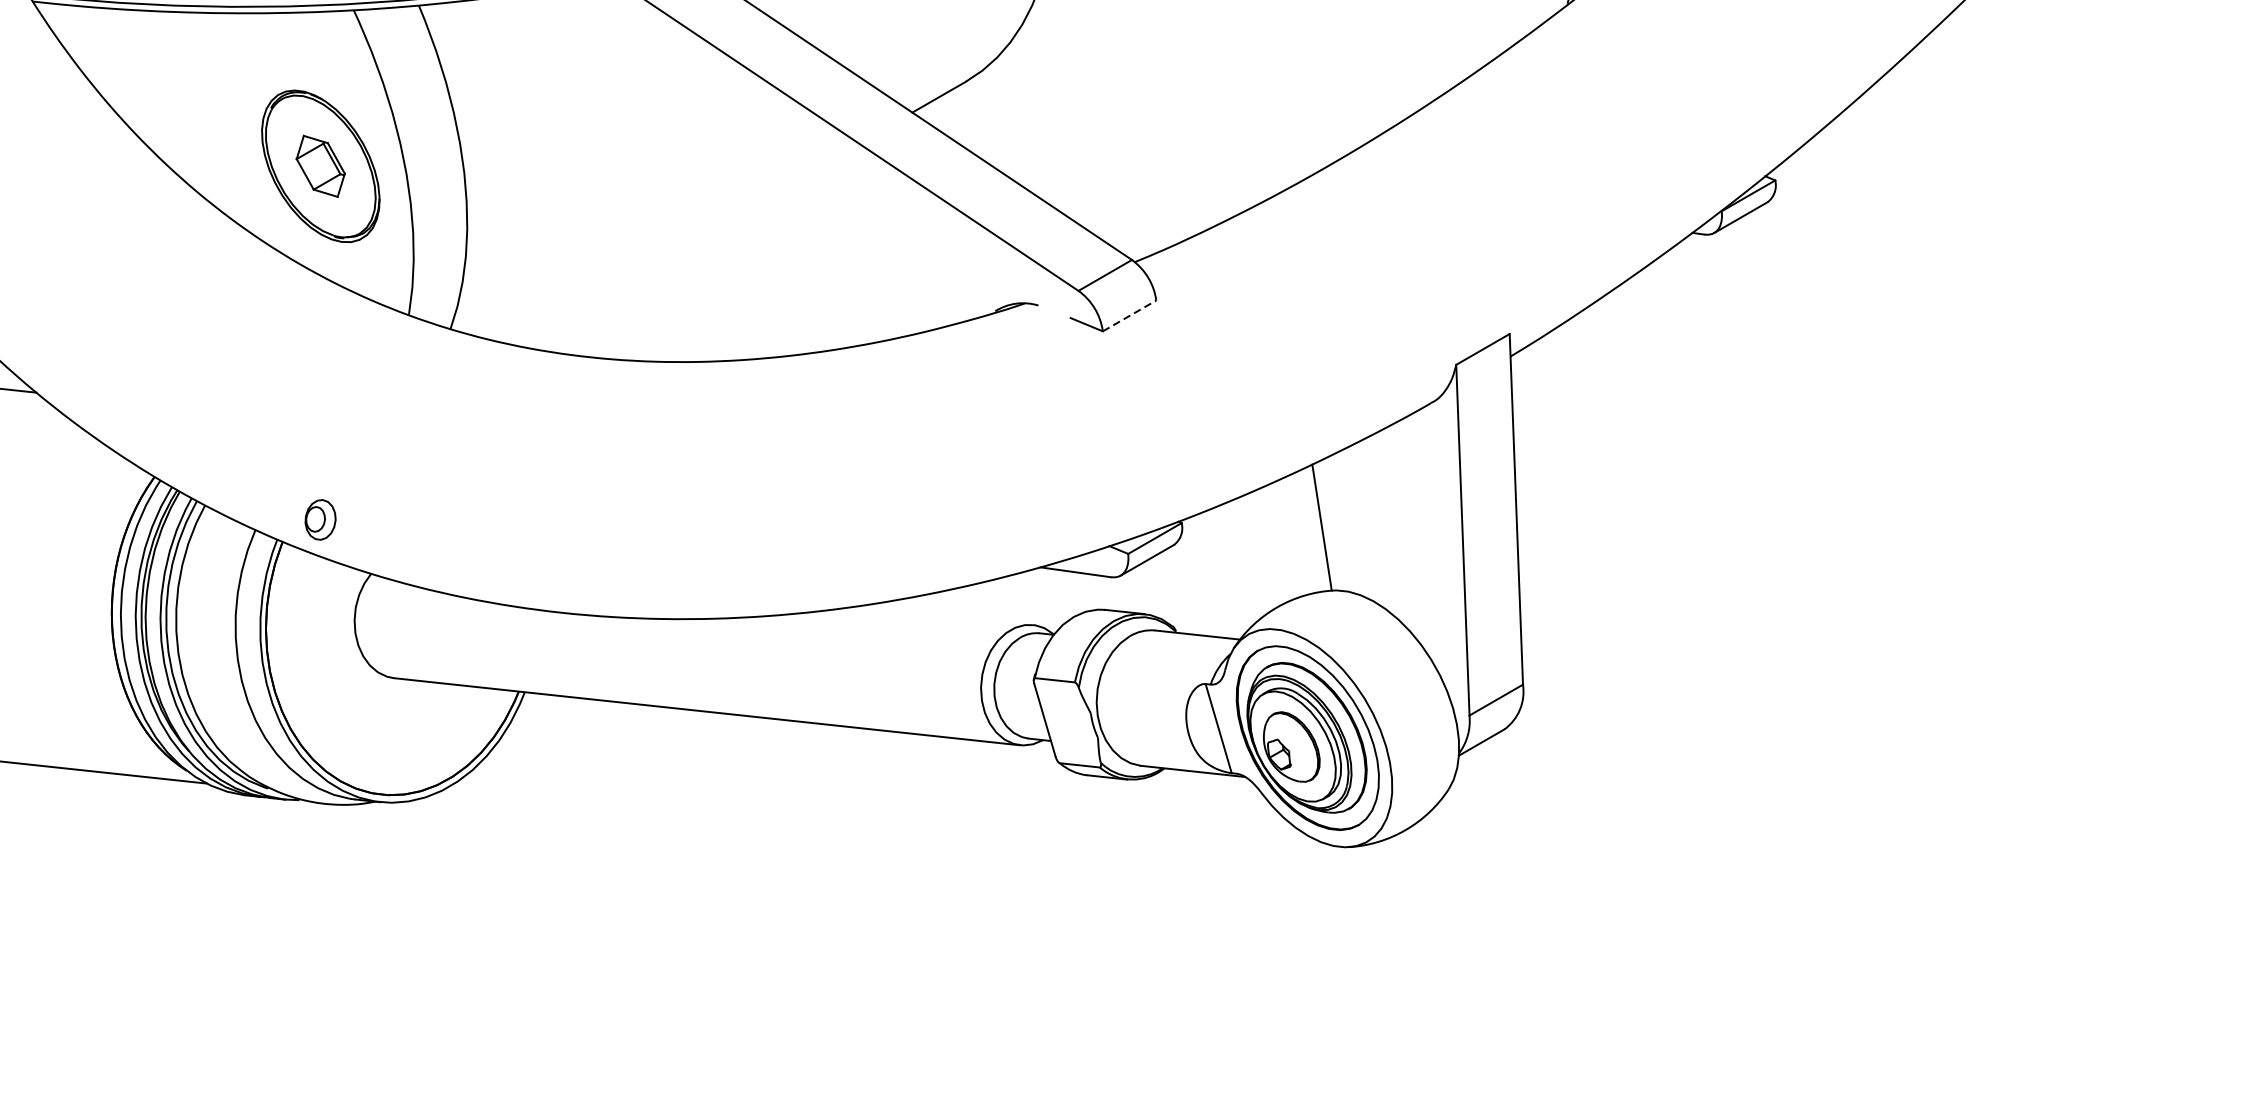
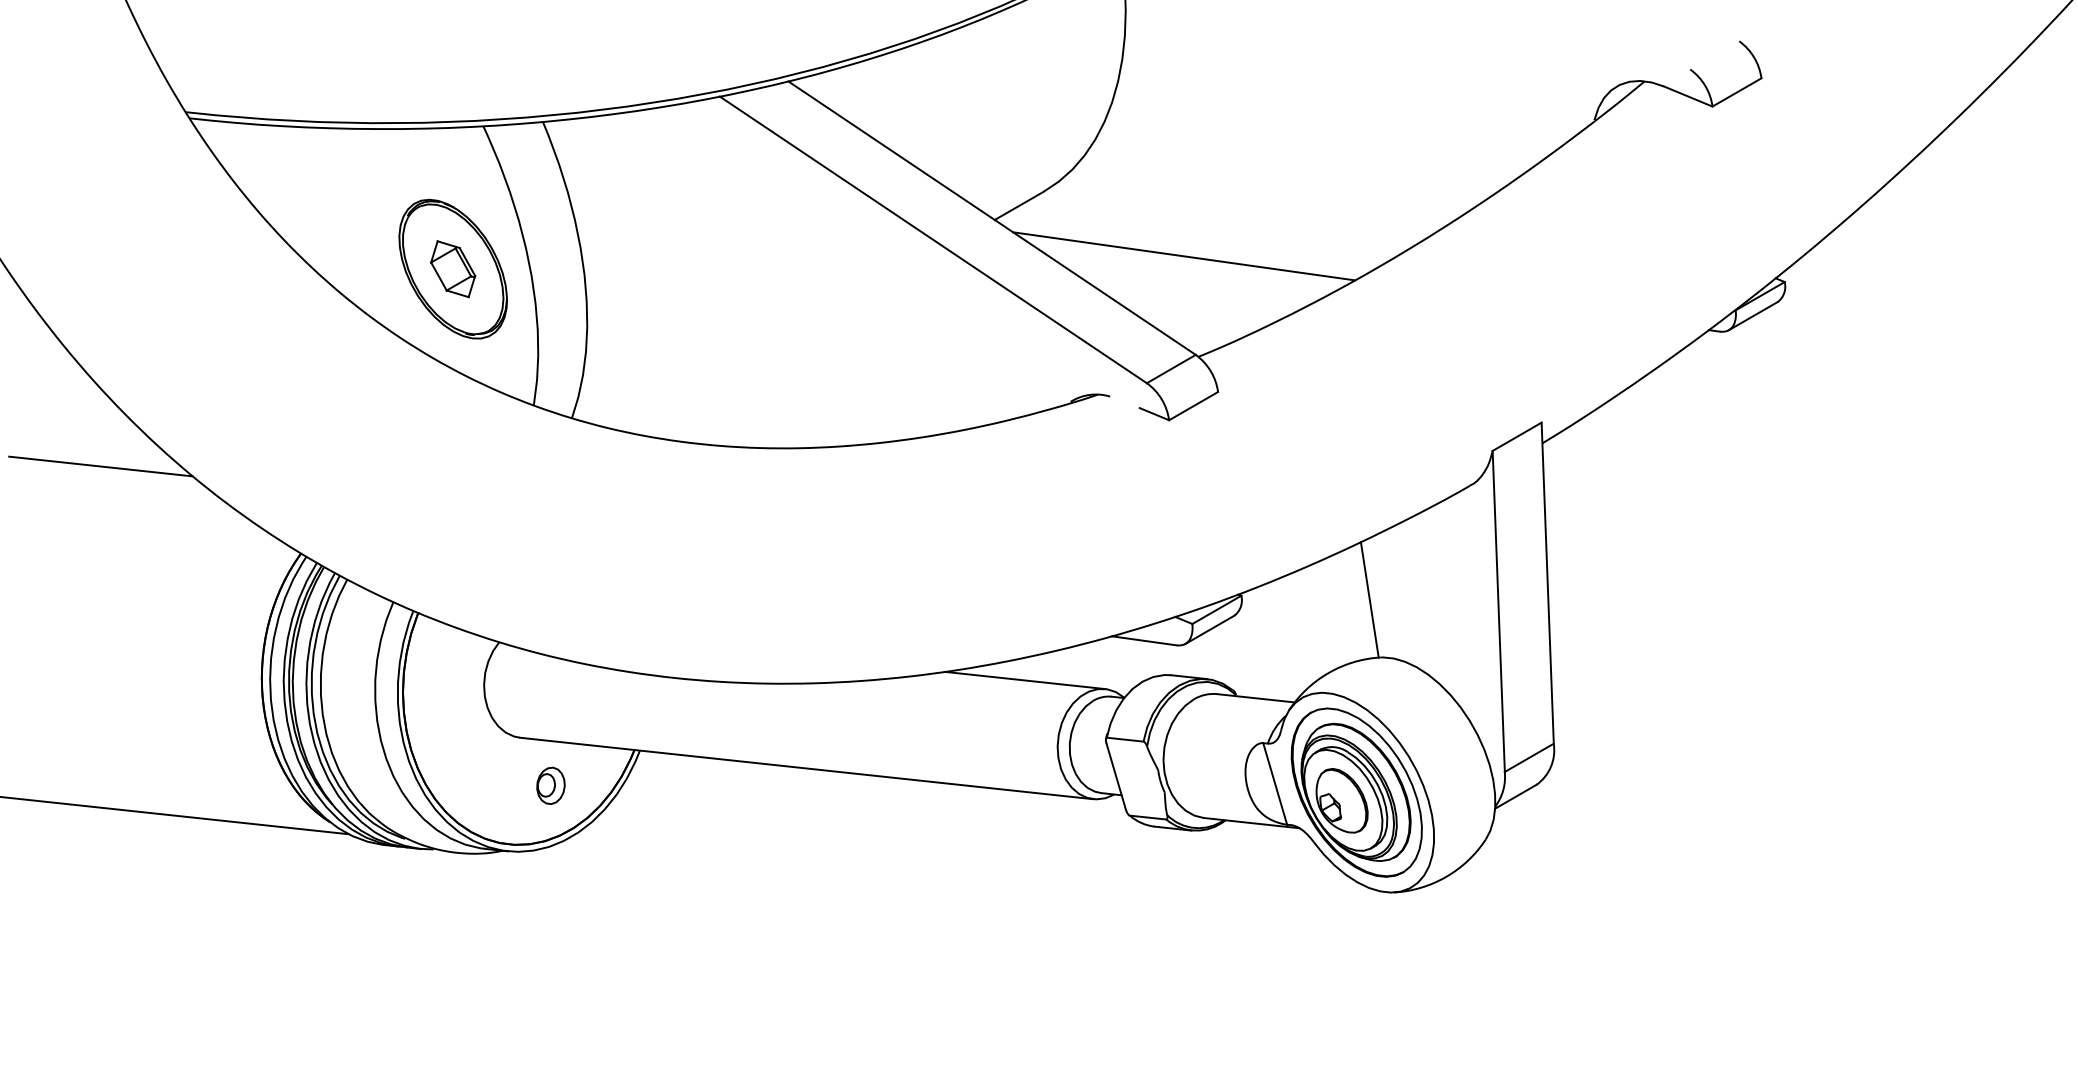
line: (1119, 152) -> (1184, 256), added
line: (1130, 315) -> (1194, 405), dashed -> solid
part: (320, 519) -> (550, 785), moved
line: (944, 615) -> (1024, 680), added

